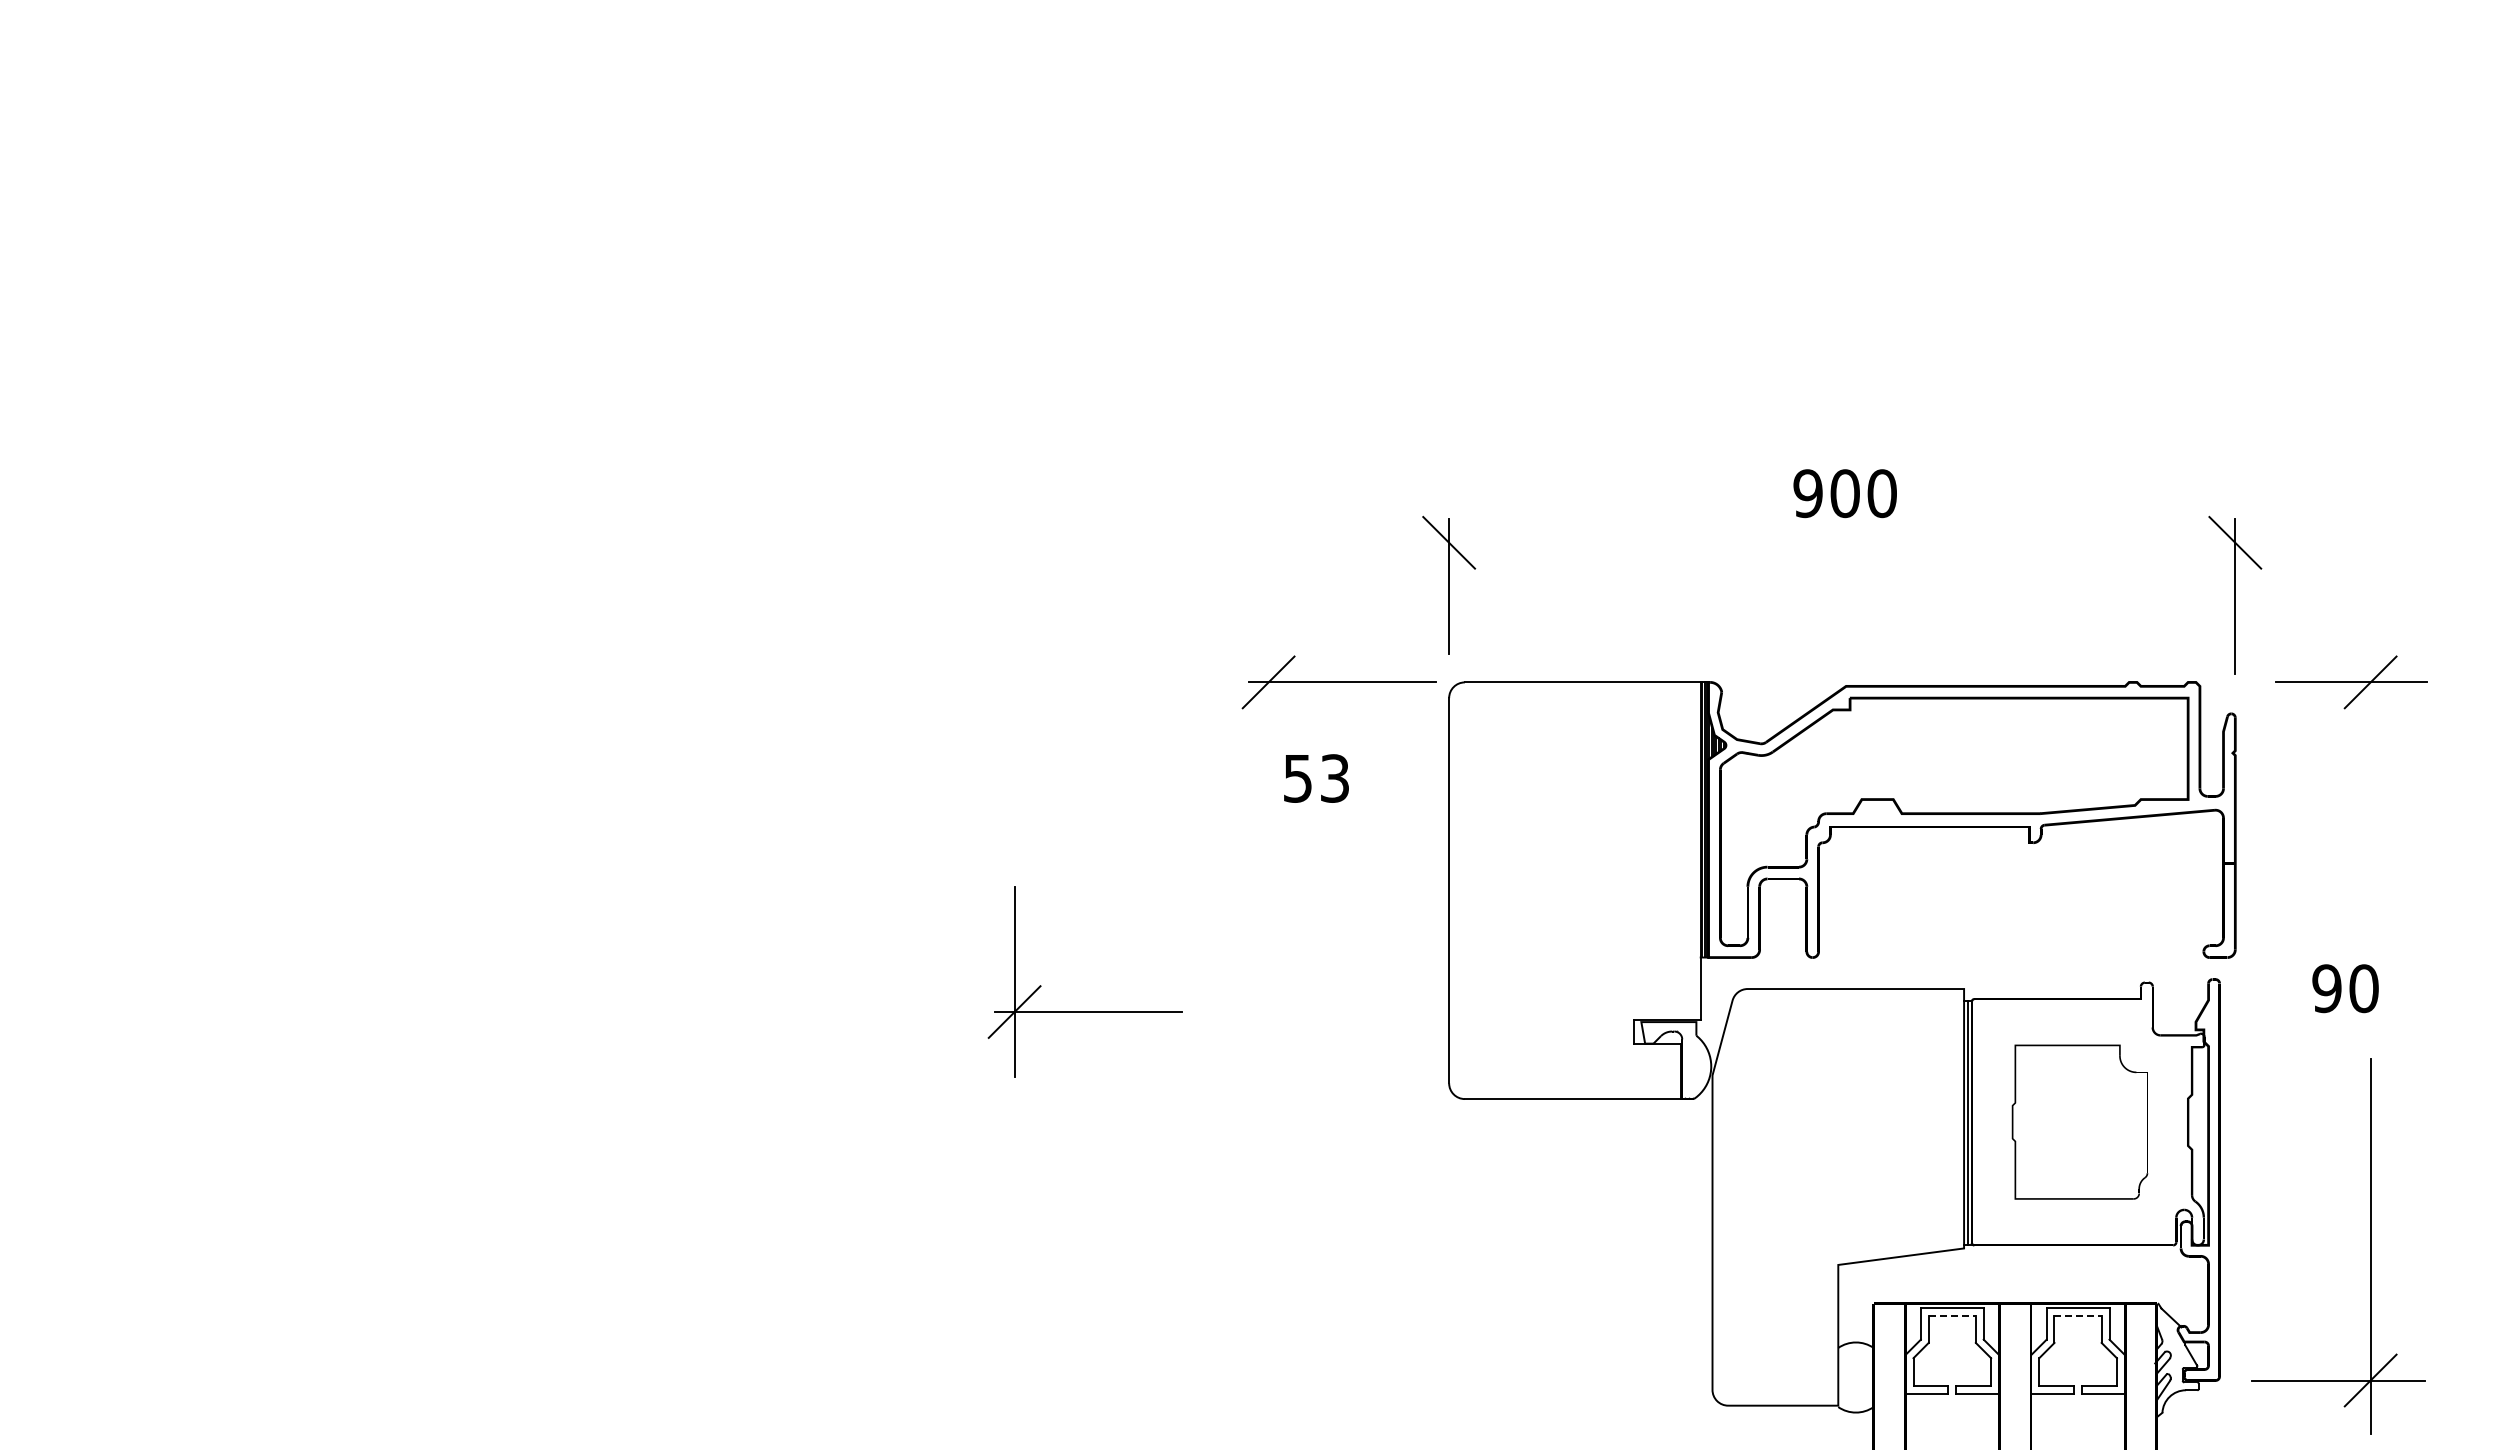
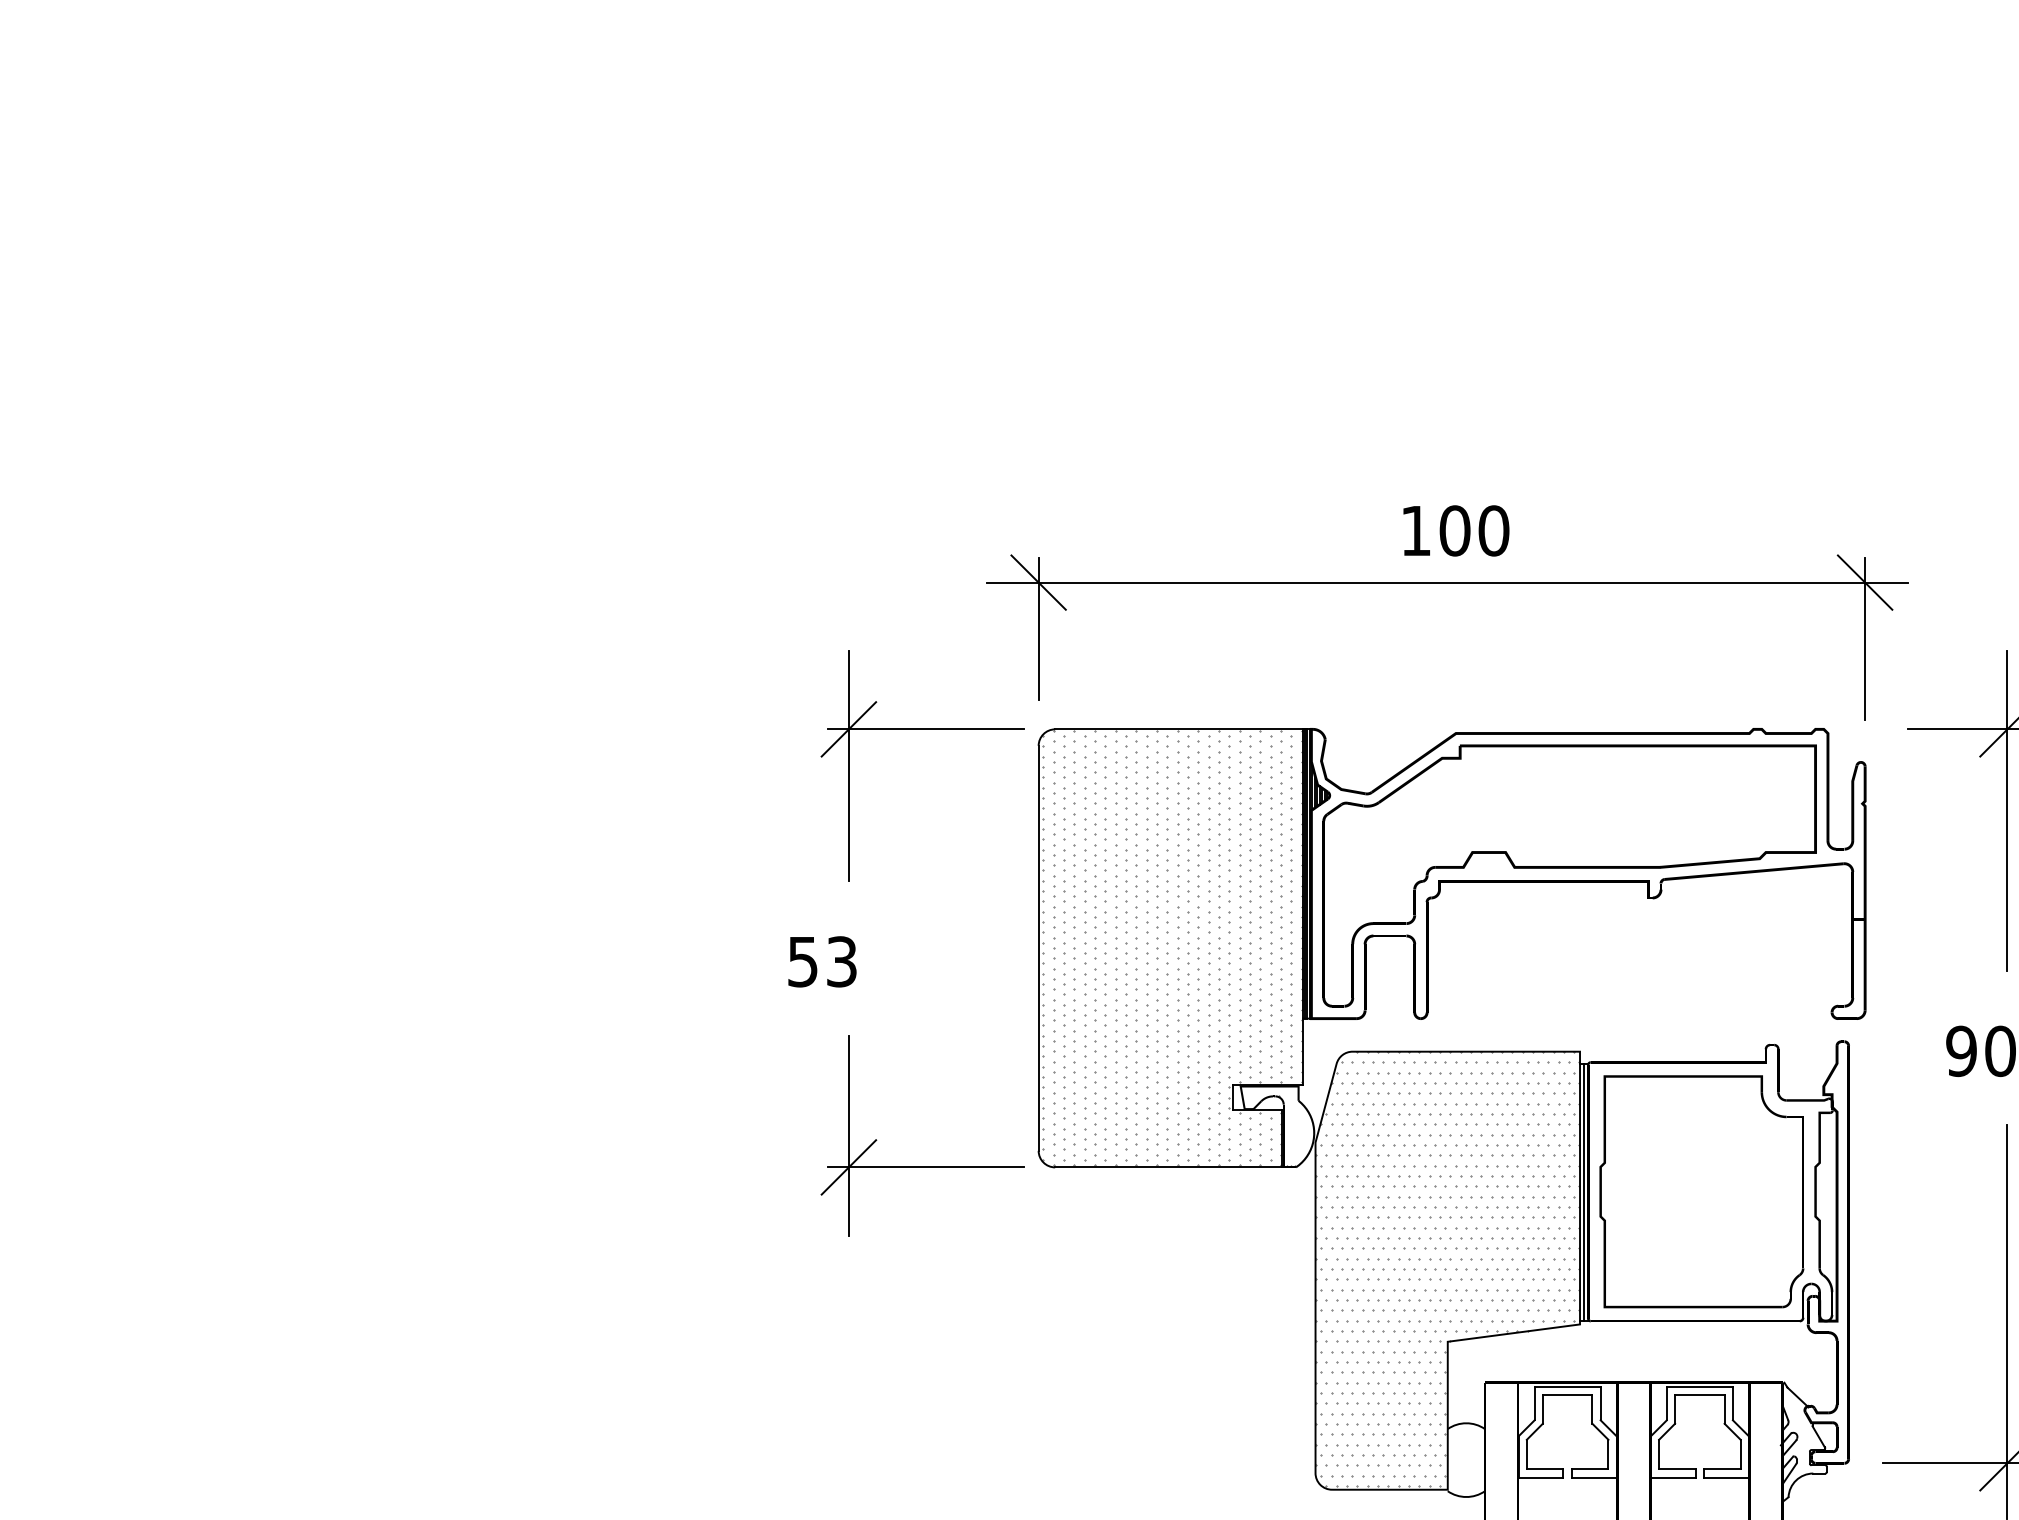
text: (1807, 493) -> (1415, 530), 900 -> 100
line: (1837, 542) -> (1446, 582), added
line: (1268, 717) -> (848, 766), added
line: (2370, 759) -> (2007, 810), added
text: (1316, 778) -> (822, 961), moved
hatch: (1576, 889) -> (1172, 947), added
part: (1084, 1011) -> (922, 1166), moved
part: (2079, 1121) -> (1701, 1190), size x1.43
hatch: (1837, 1195) -> (1446, 1268), added
line: (1952, 1315) -> (1567, 1394), dashed -> solid
line: (2078, 1315) -> (1700, 1394), dashed -> solid

